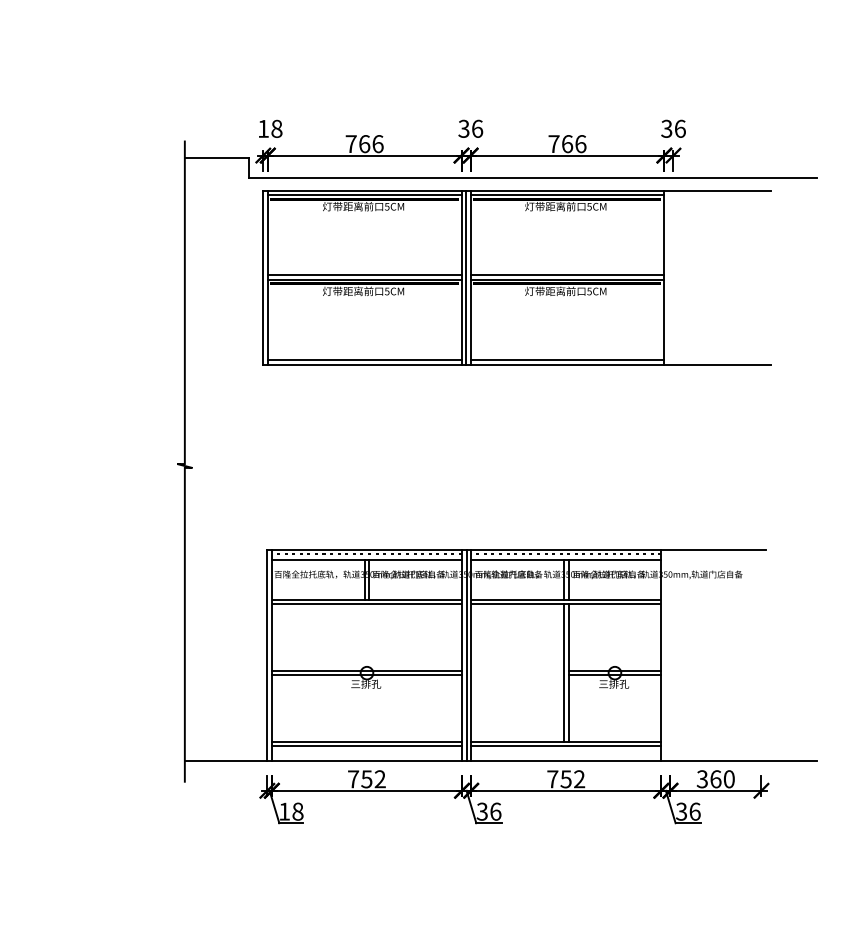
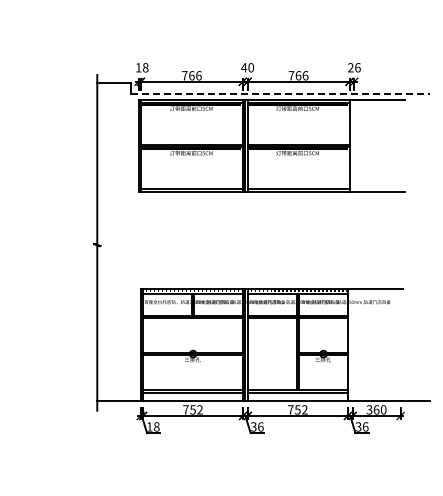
text: (470, 128) -> (247, 67), 36 -> 40
text: (666, 130) -> (350, 68), 36 -> 26
line: (535, 177) -> (281, 93), solid -> dashed

